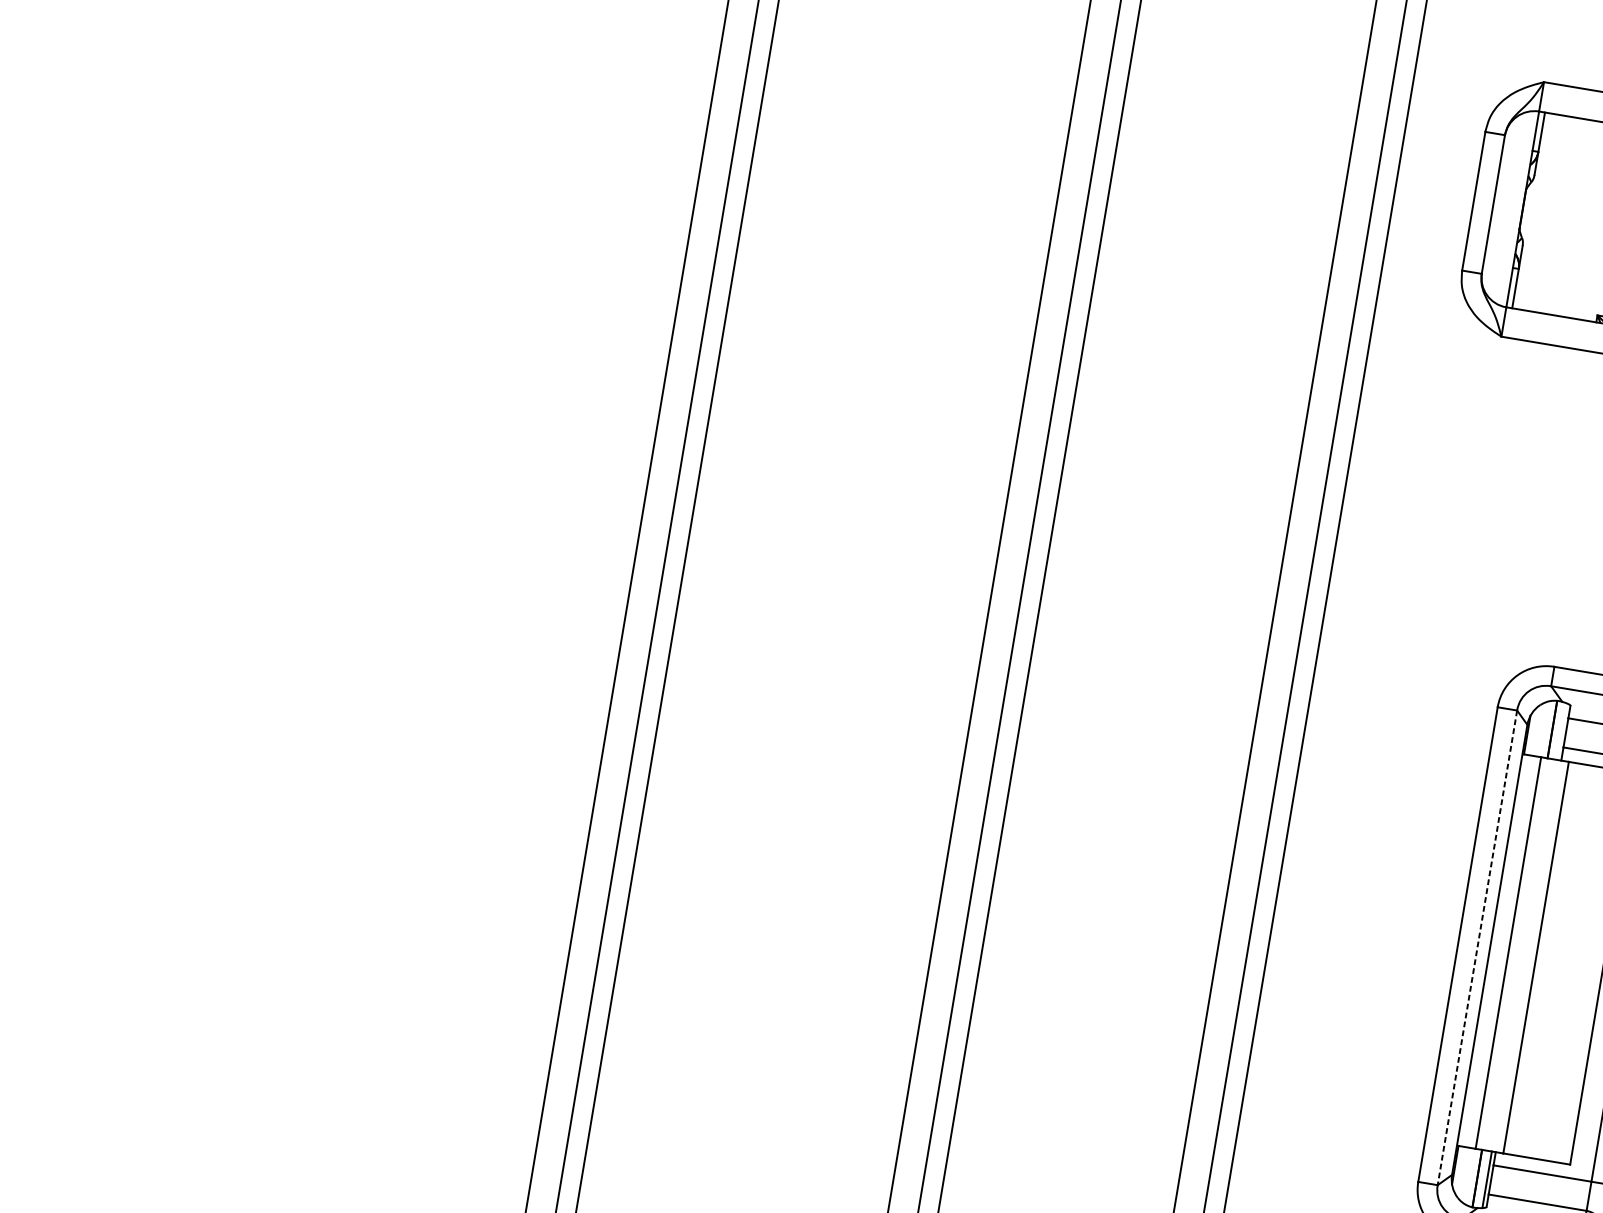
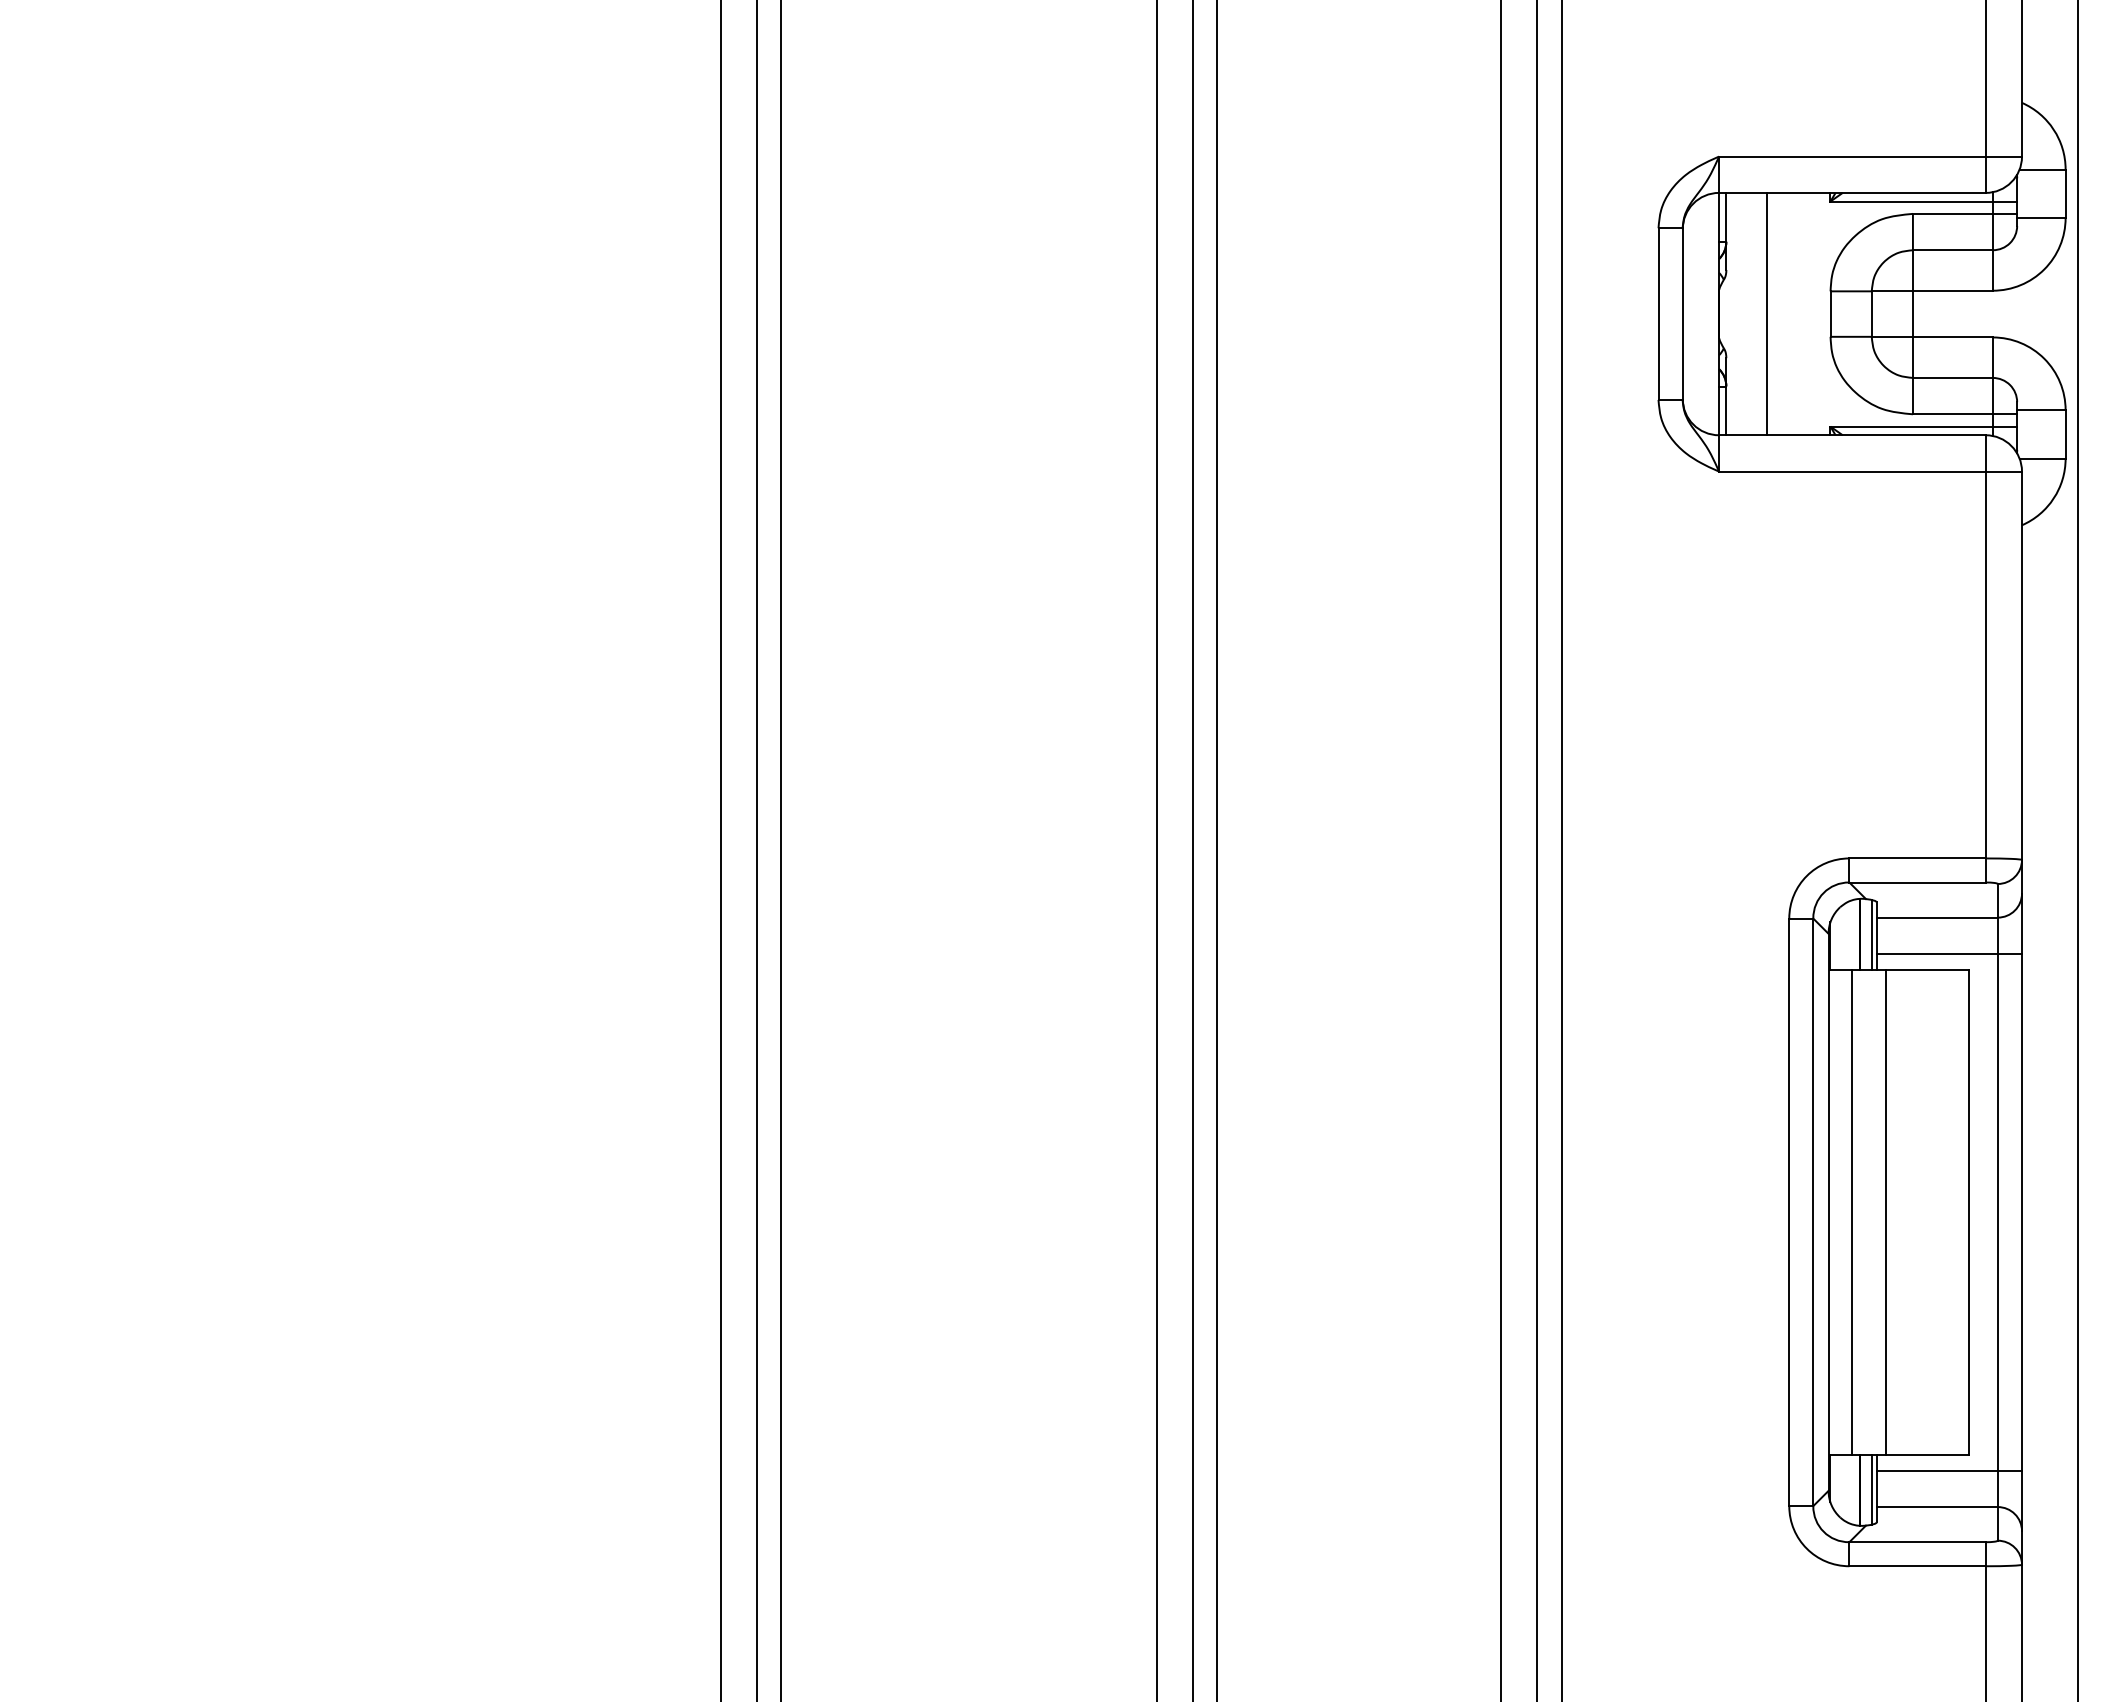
line: (1561, 215) -> (1766, 313), added
line: (1561, 731) -> (1871, 934), added
line: (1477, 948) -> (1813, 1212), dashed -> solid

